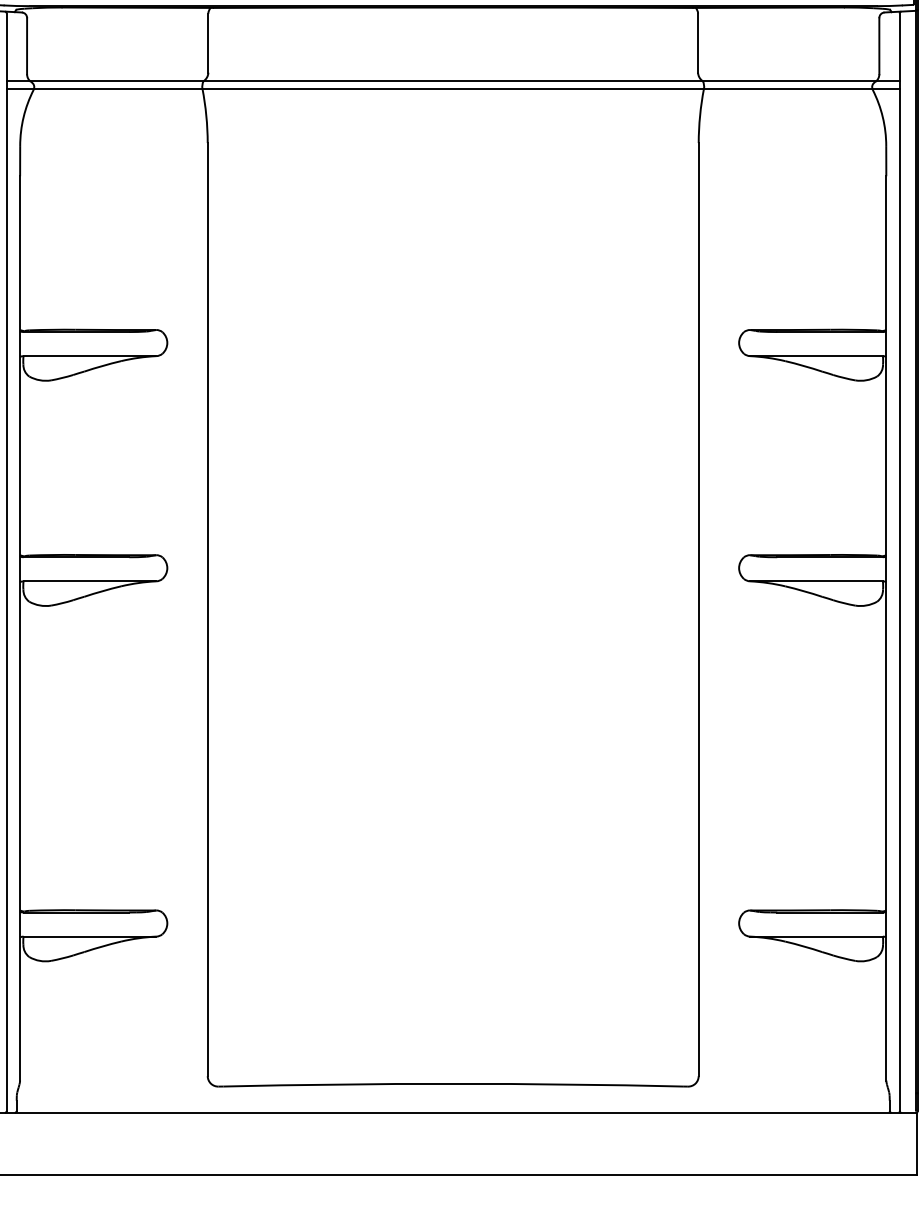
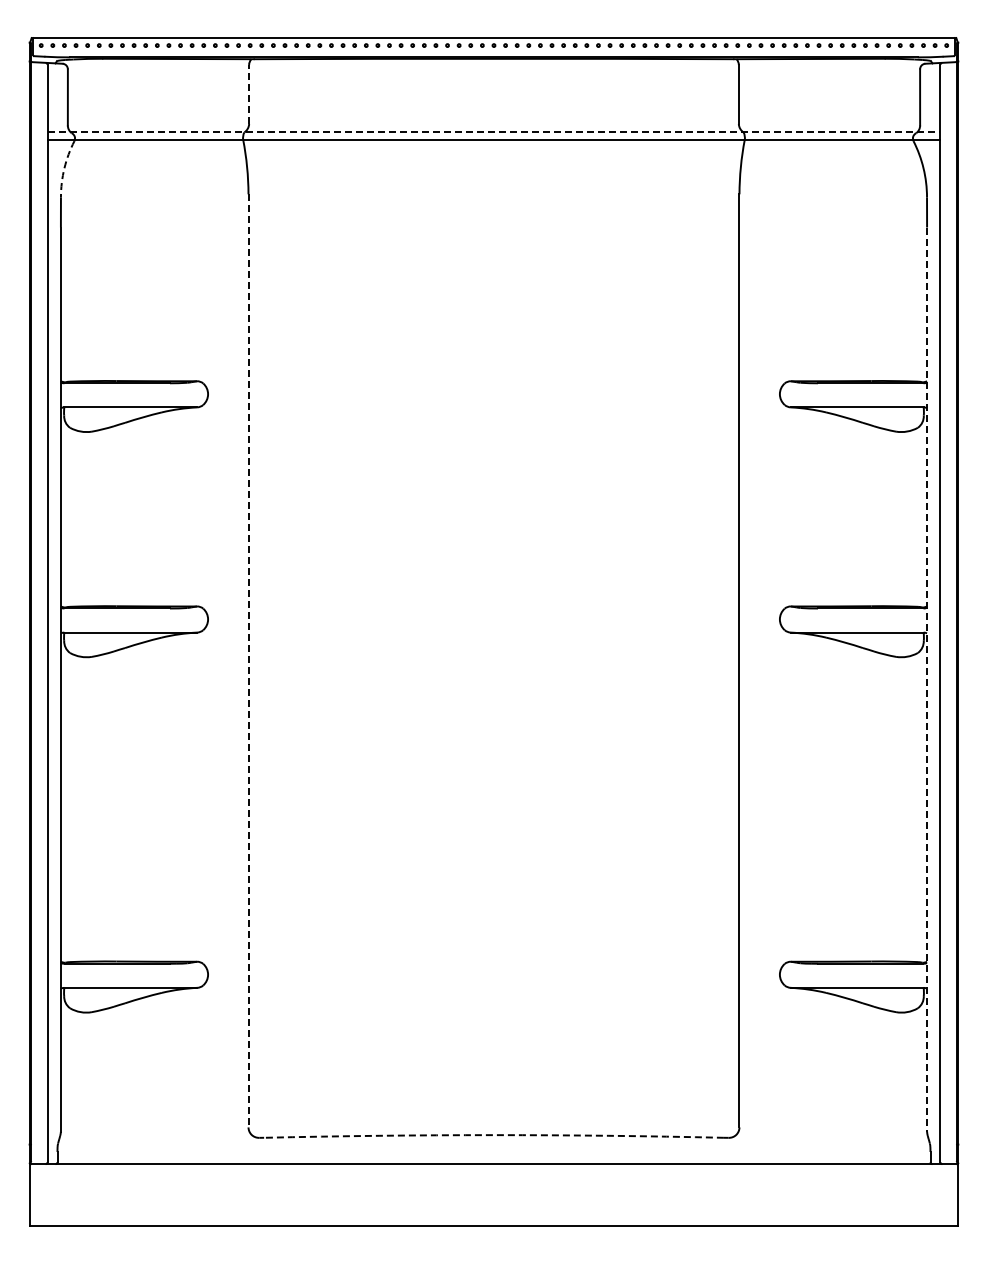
line: (208, 42) -> (249, 93), solid -> dashed
line: (453, 81) -> (494, 132), solid -> dashed
arc: (23, 117) -> (64, 168), solid -> dashed
line: (207, 609) -> (248, 660), solid -> dashed
line: (886, 629) -> (927, 680), solid -> dashed
arc: (452, 1084) -> (493, 1135), solid -> dashed

